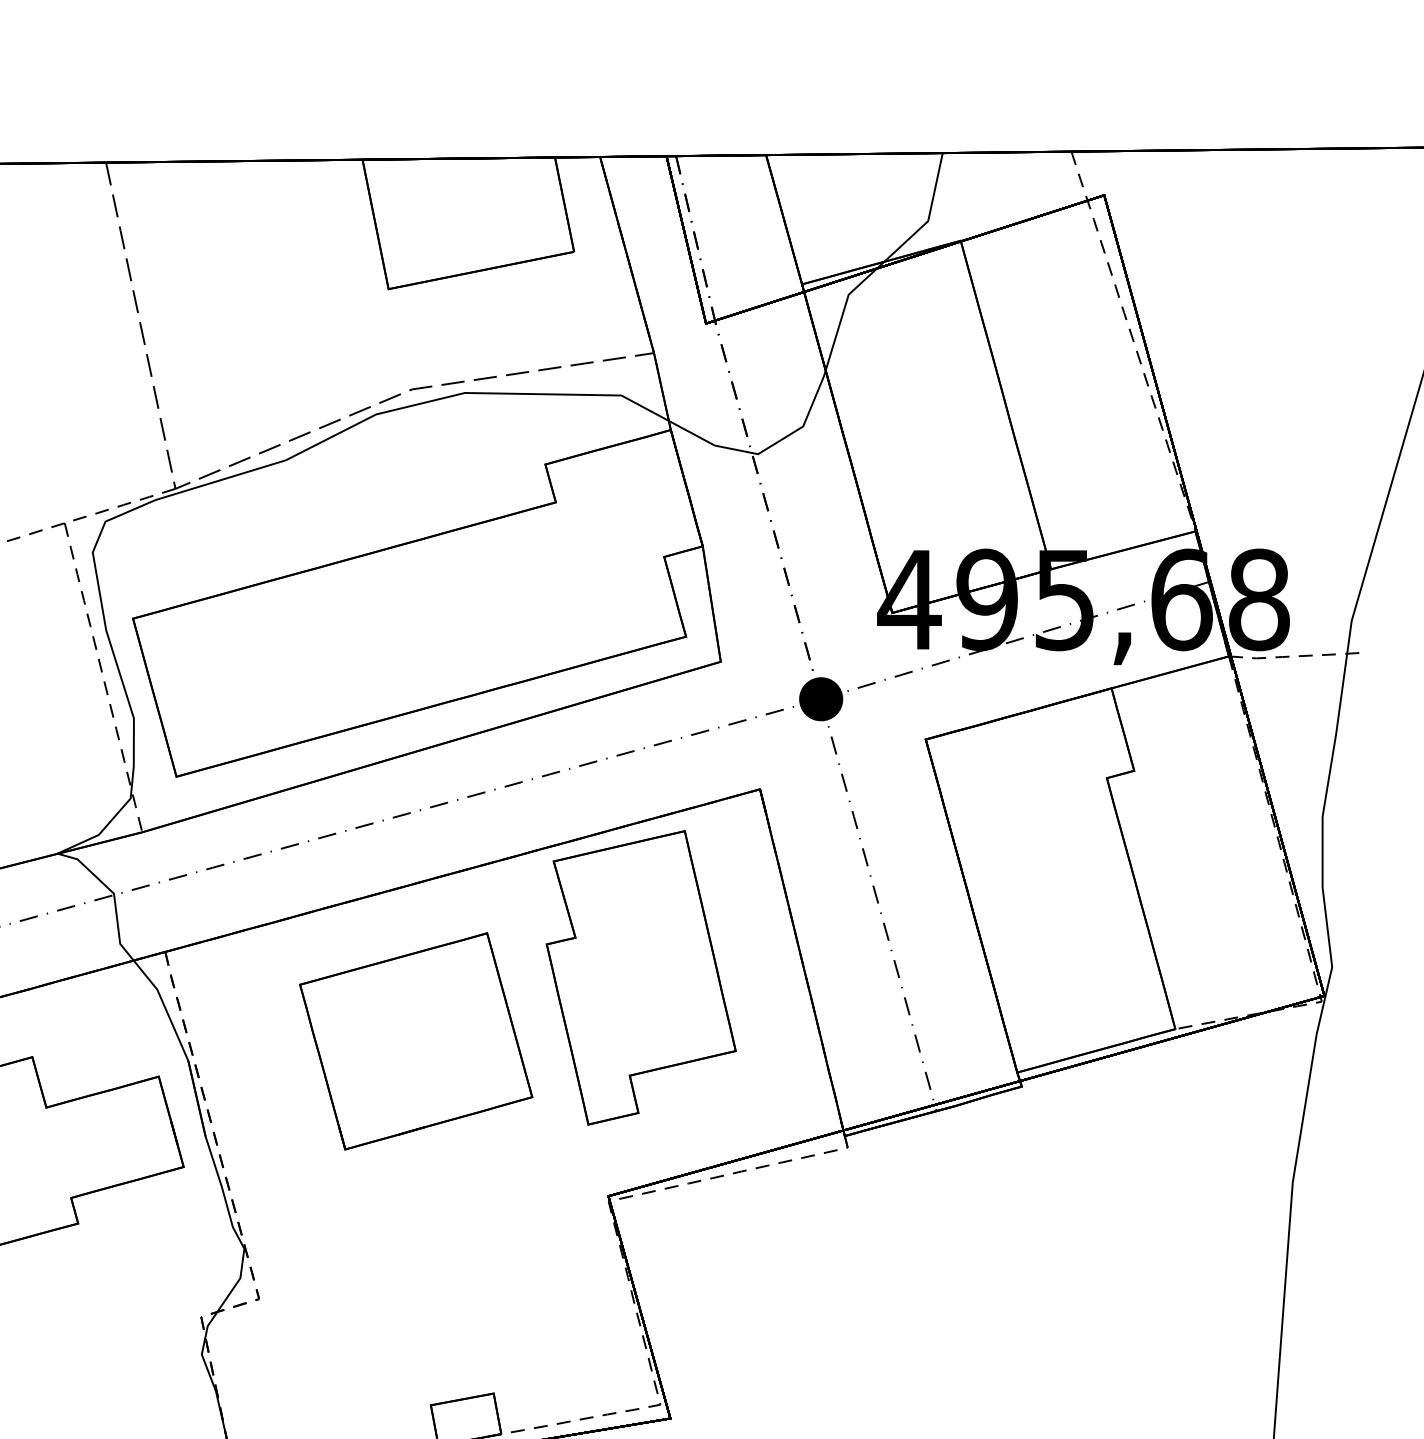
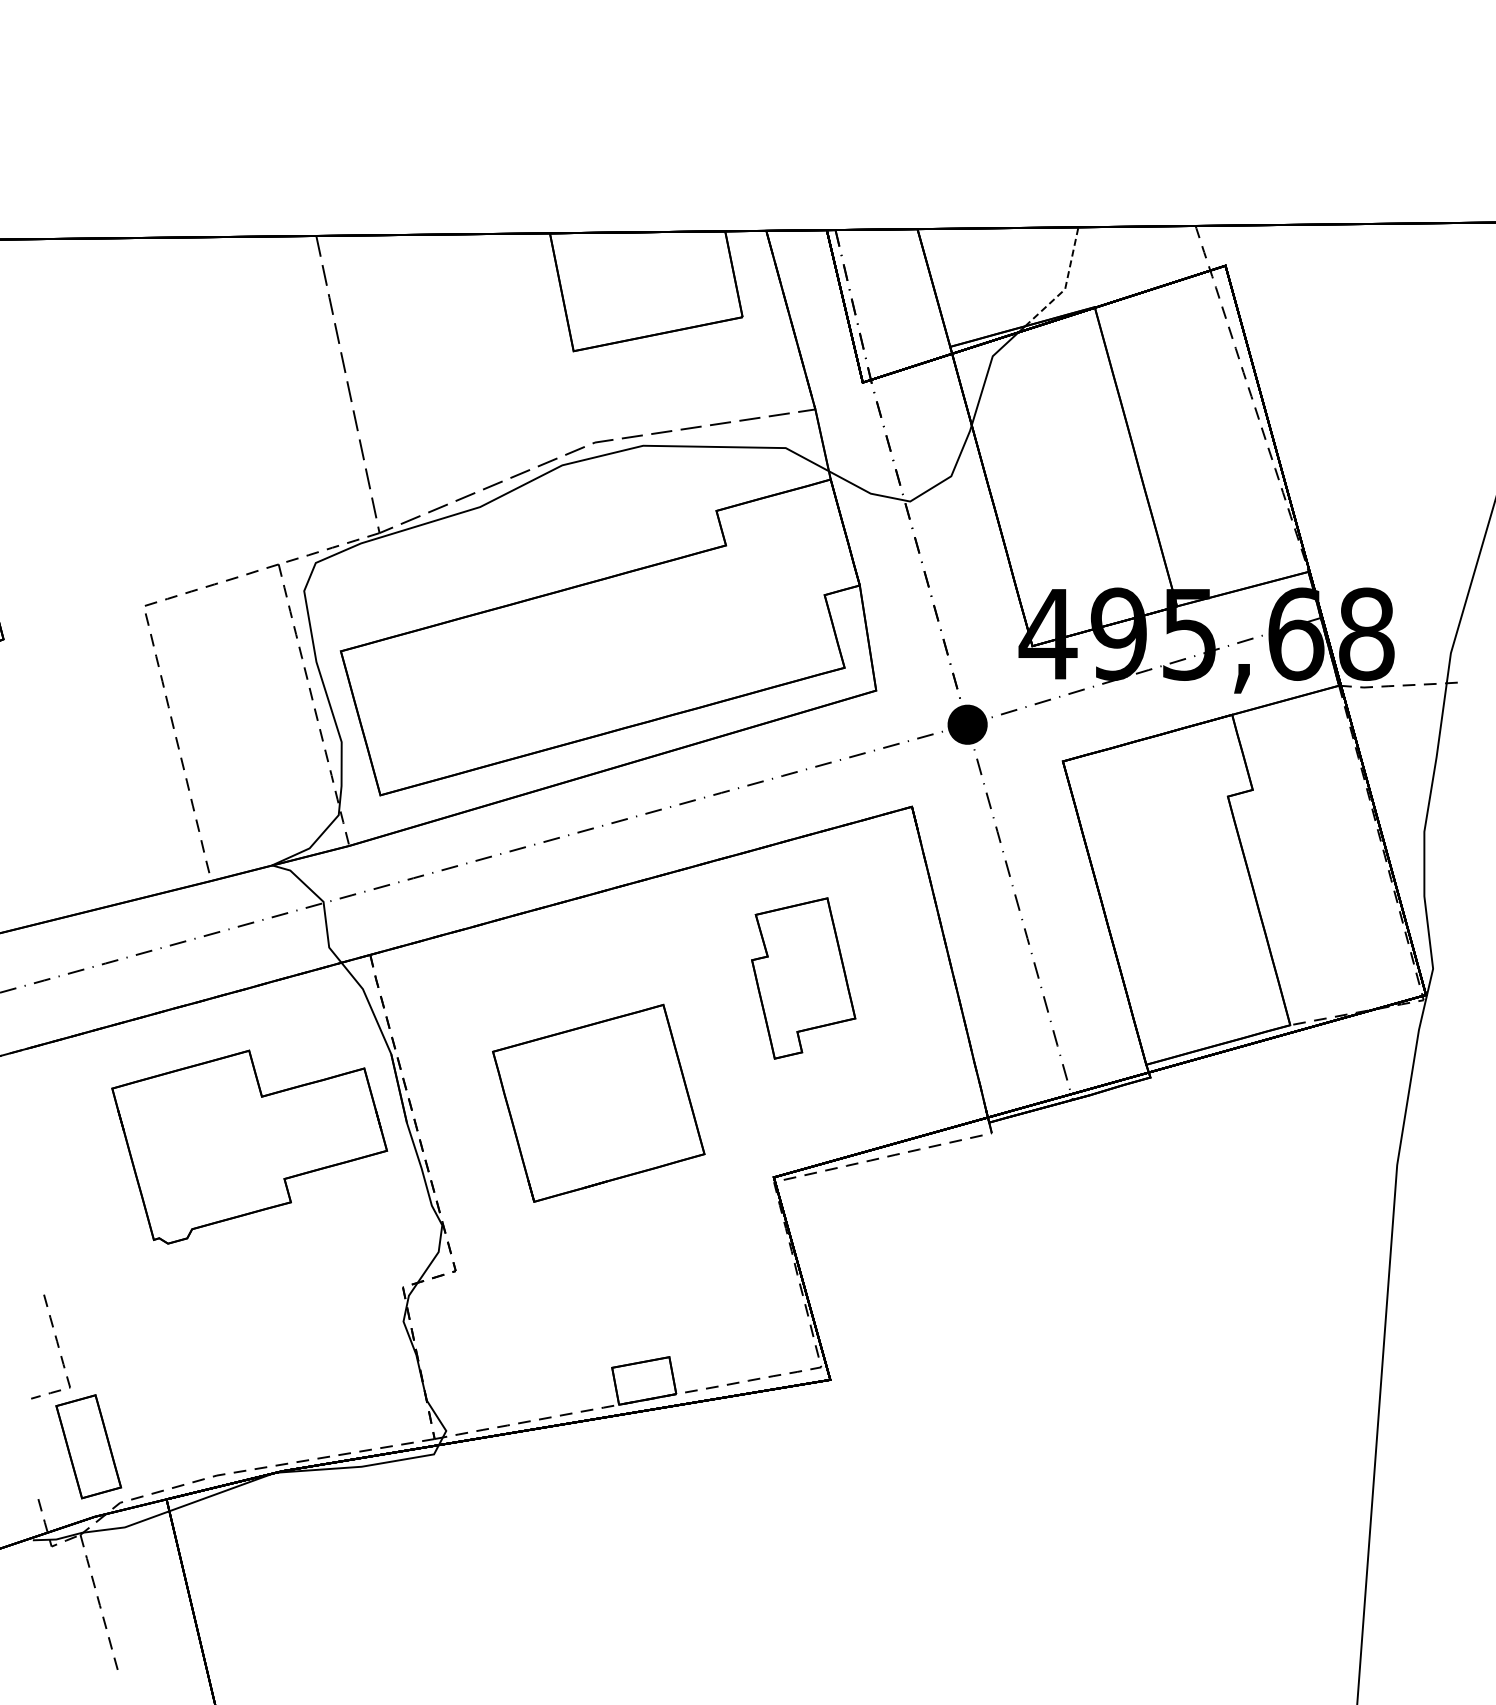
line: (928, 217) -> (1065, 285), solid -> dashed
part: (640, 977) -> (803, 978), size x0.6
part: (415, 1040) -> (598, 1102), moved

